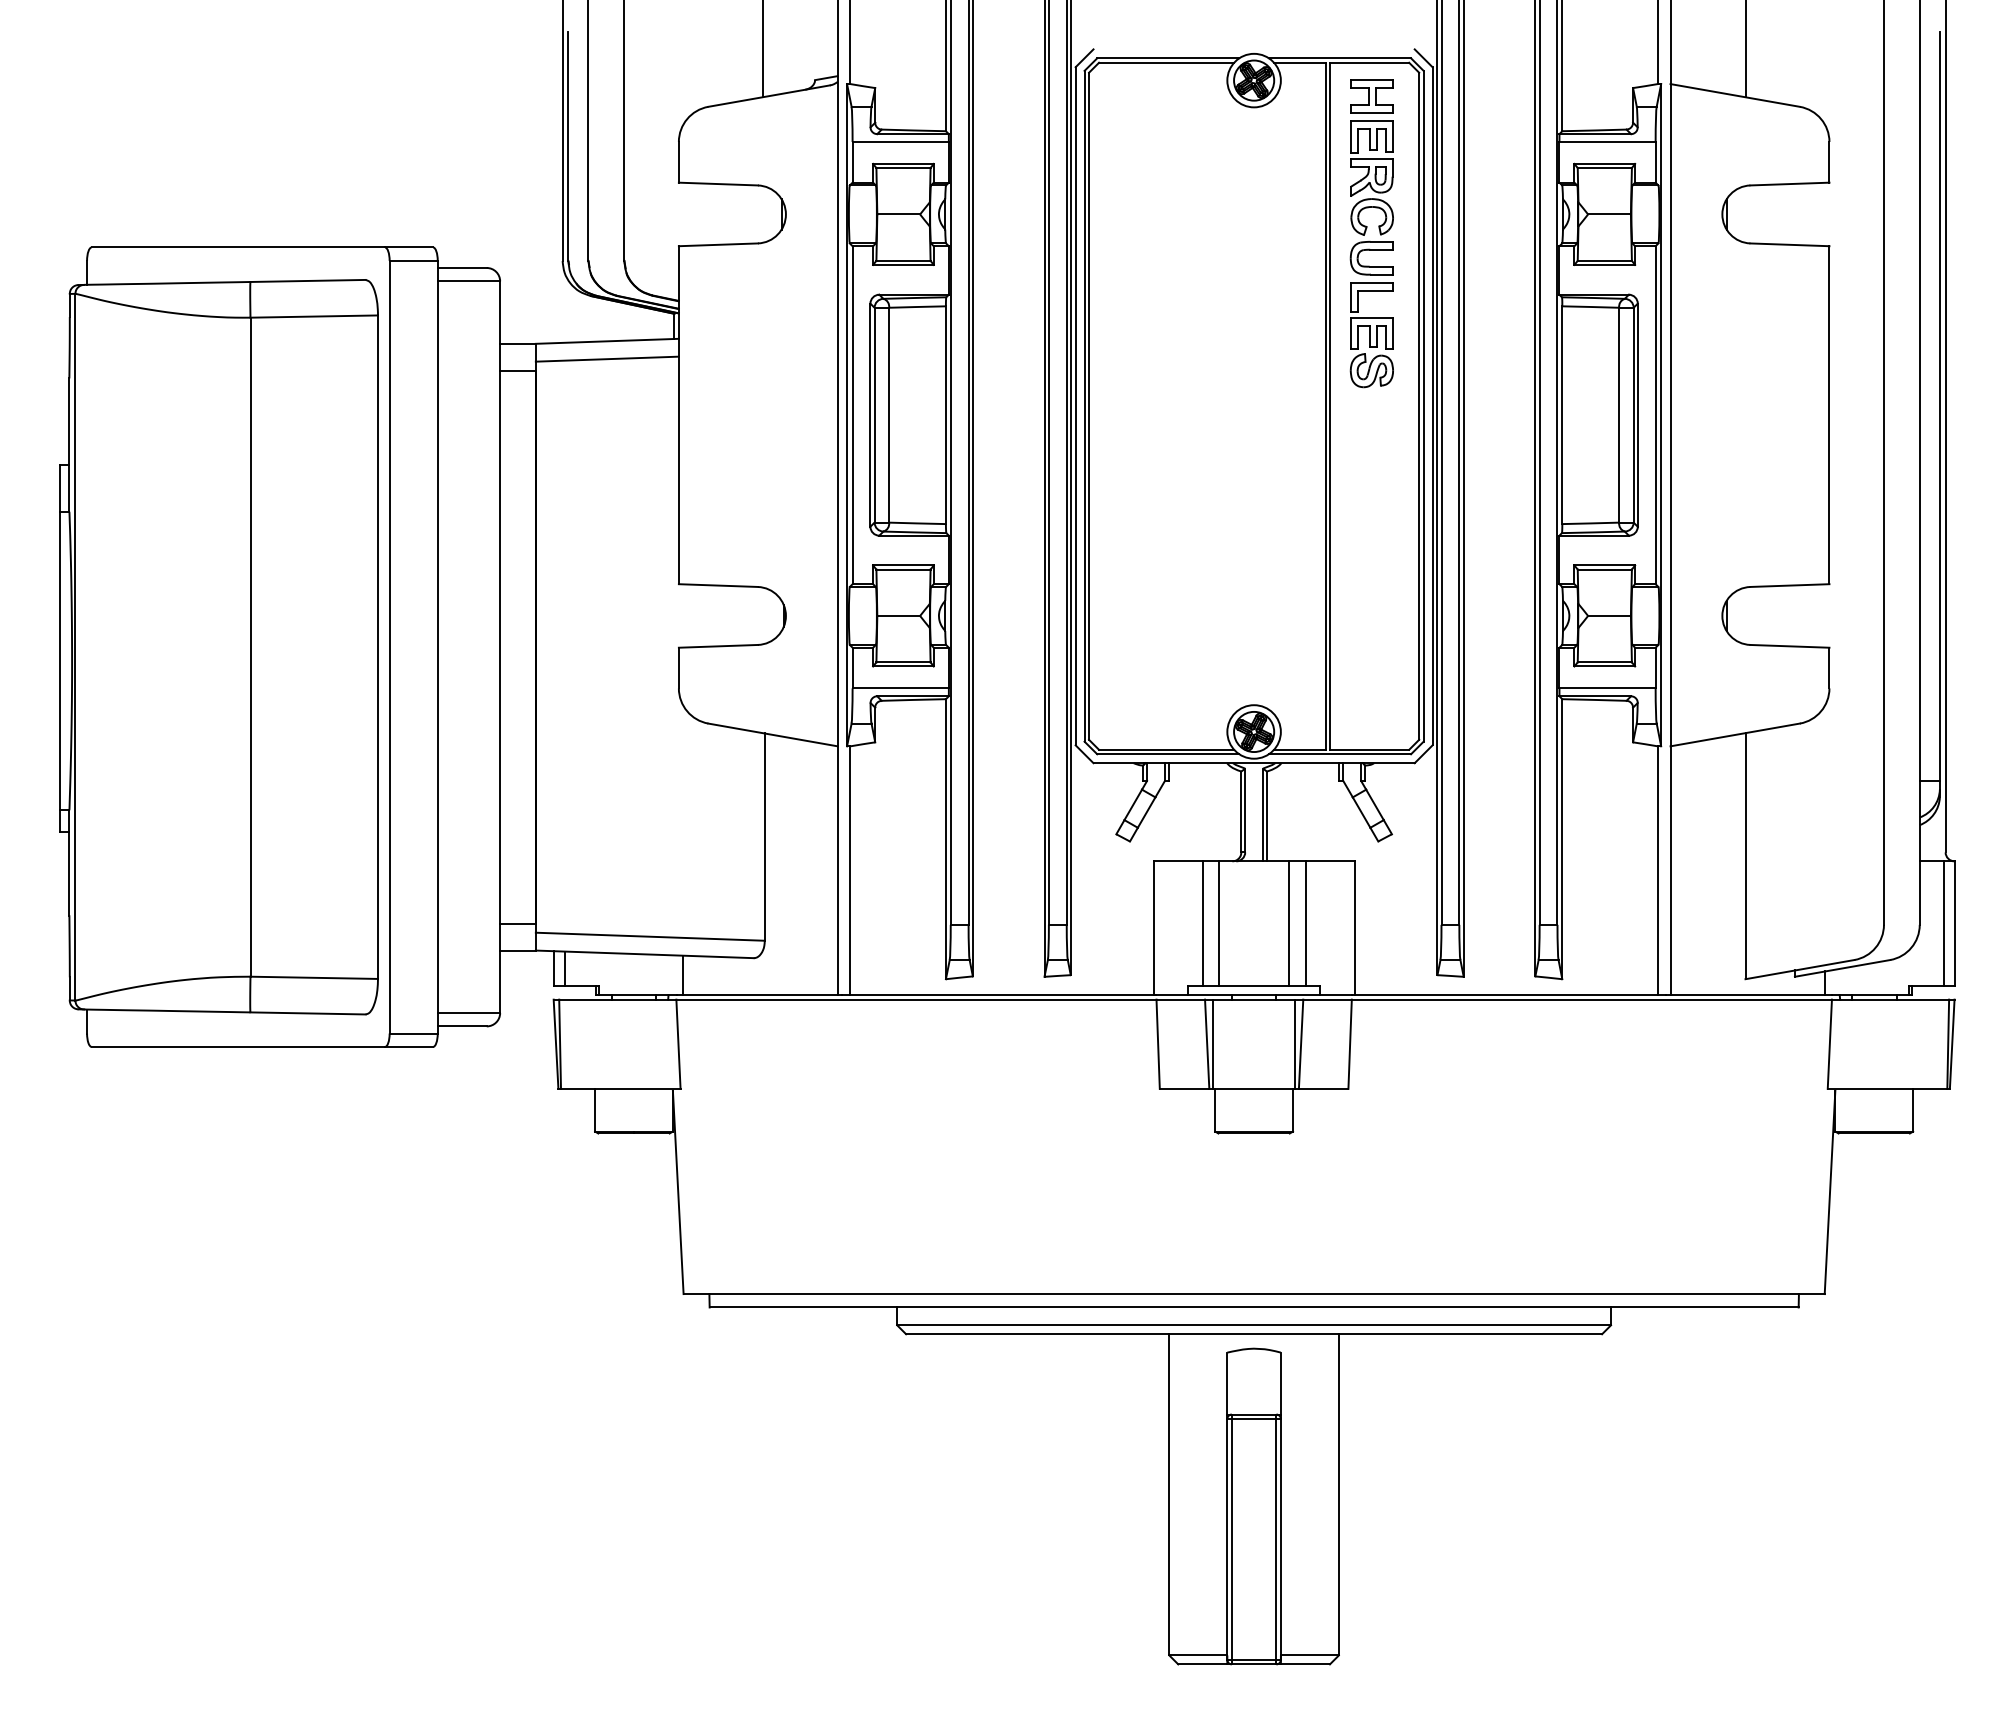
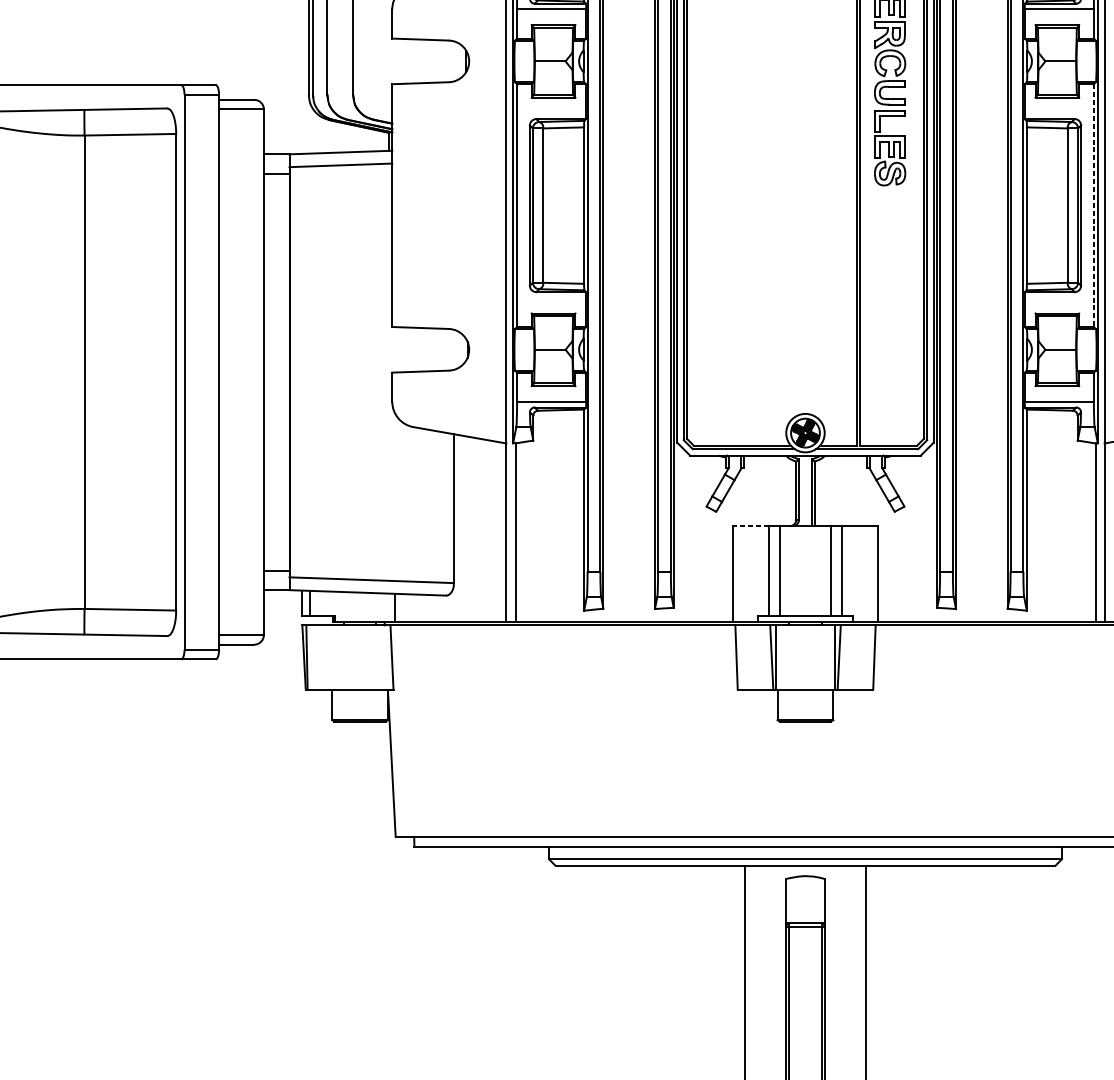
line: (1655, 415) -> (1093, 205), solid -> dashed
line: (1177, 861) -> (750, 526), solid -> dashed

